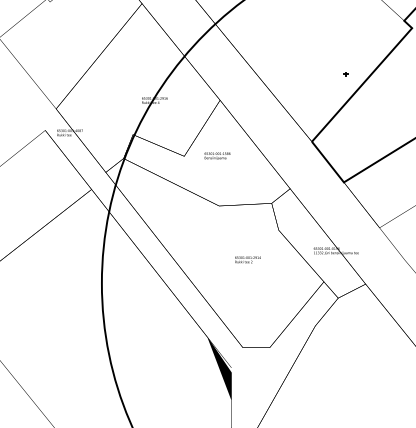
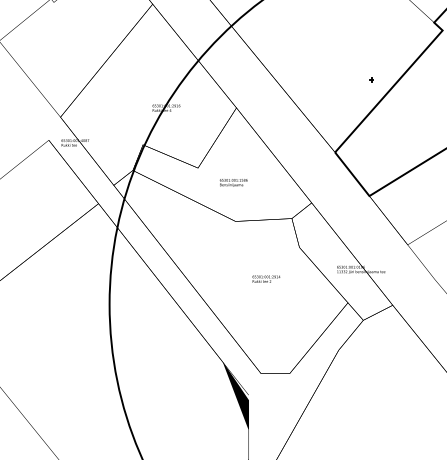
text: (217, 155) -> (233, 182), moved

